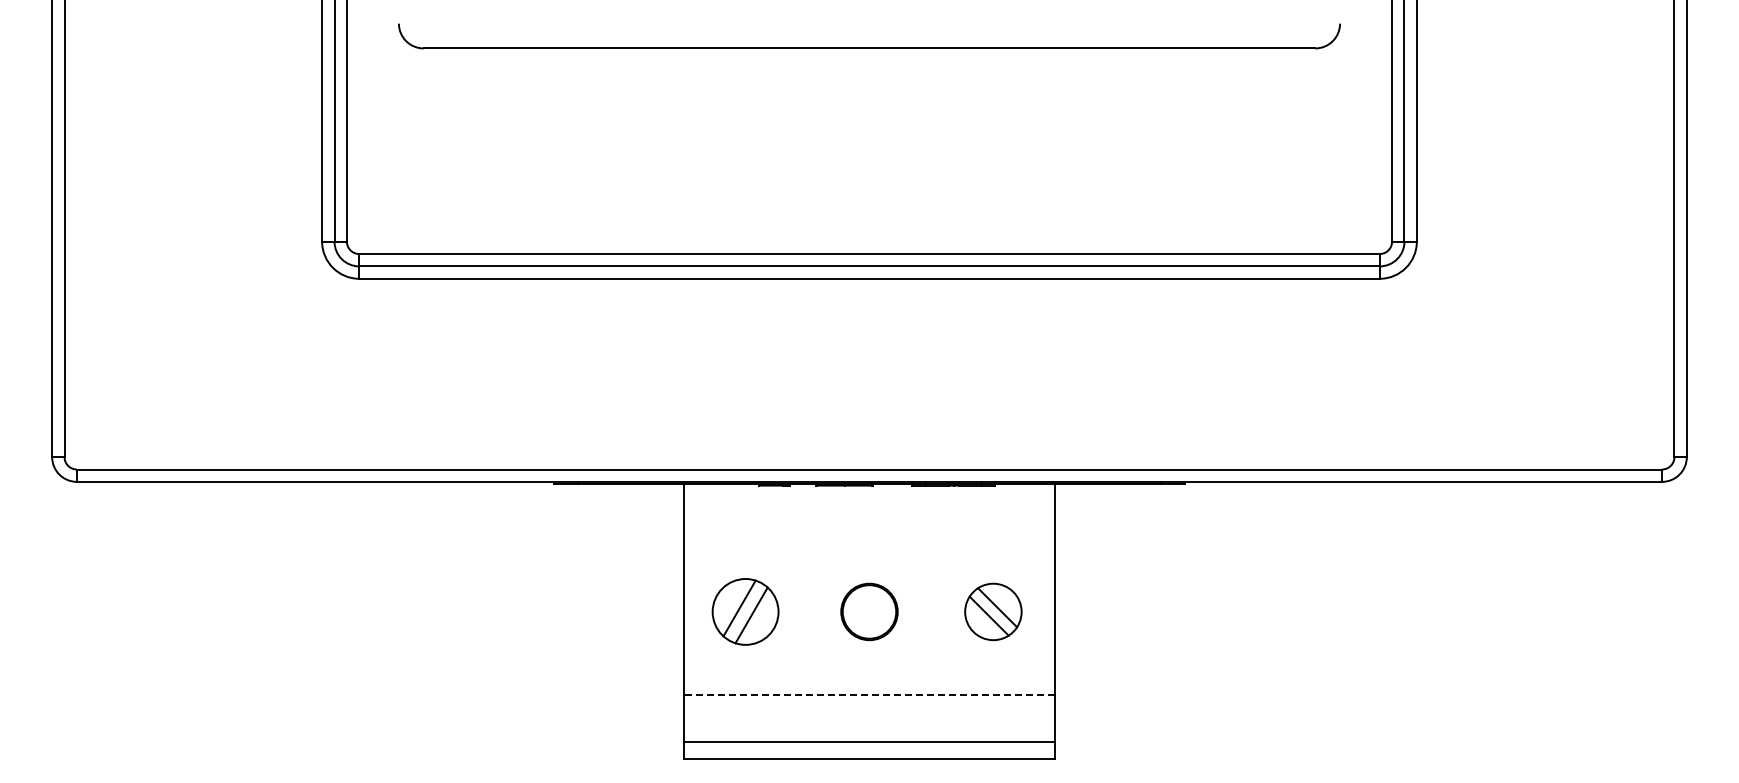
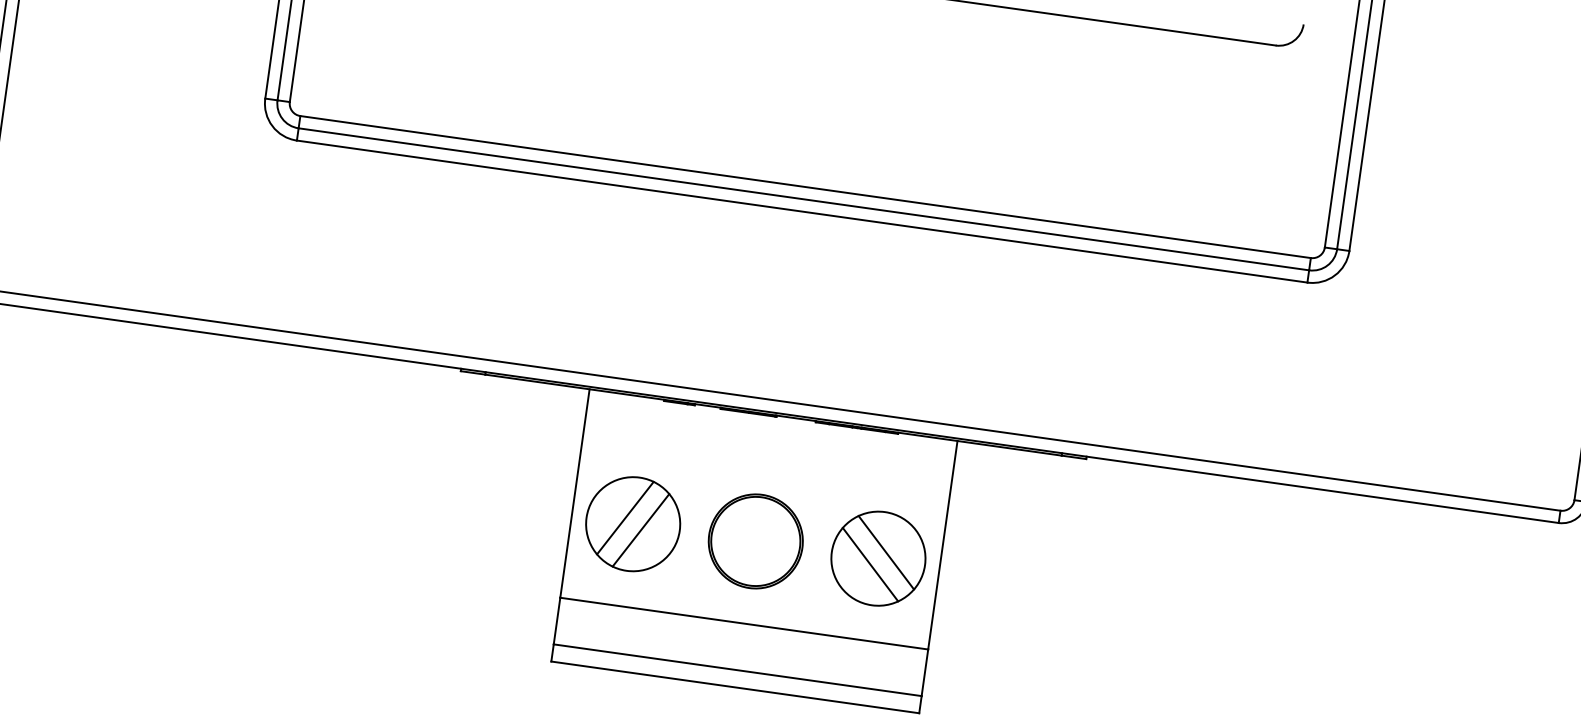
part: (745, 611) -> (633, 523), size x1.43
part: (869, 611) -> (755, 541), size x1.67
part: (993, 611) -> (878, 558), size x1.67
line: (869, 694) -> (744, 623), dashed -> solid

